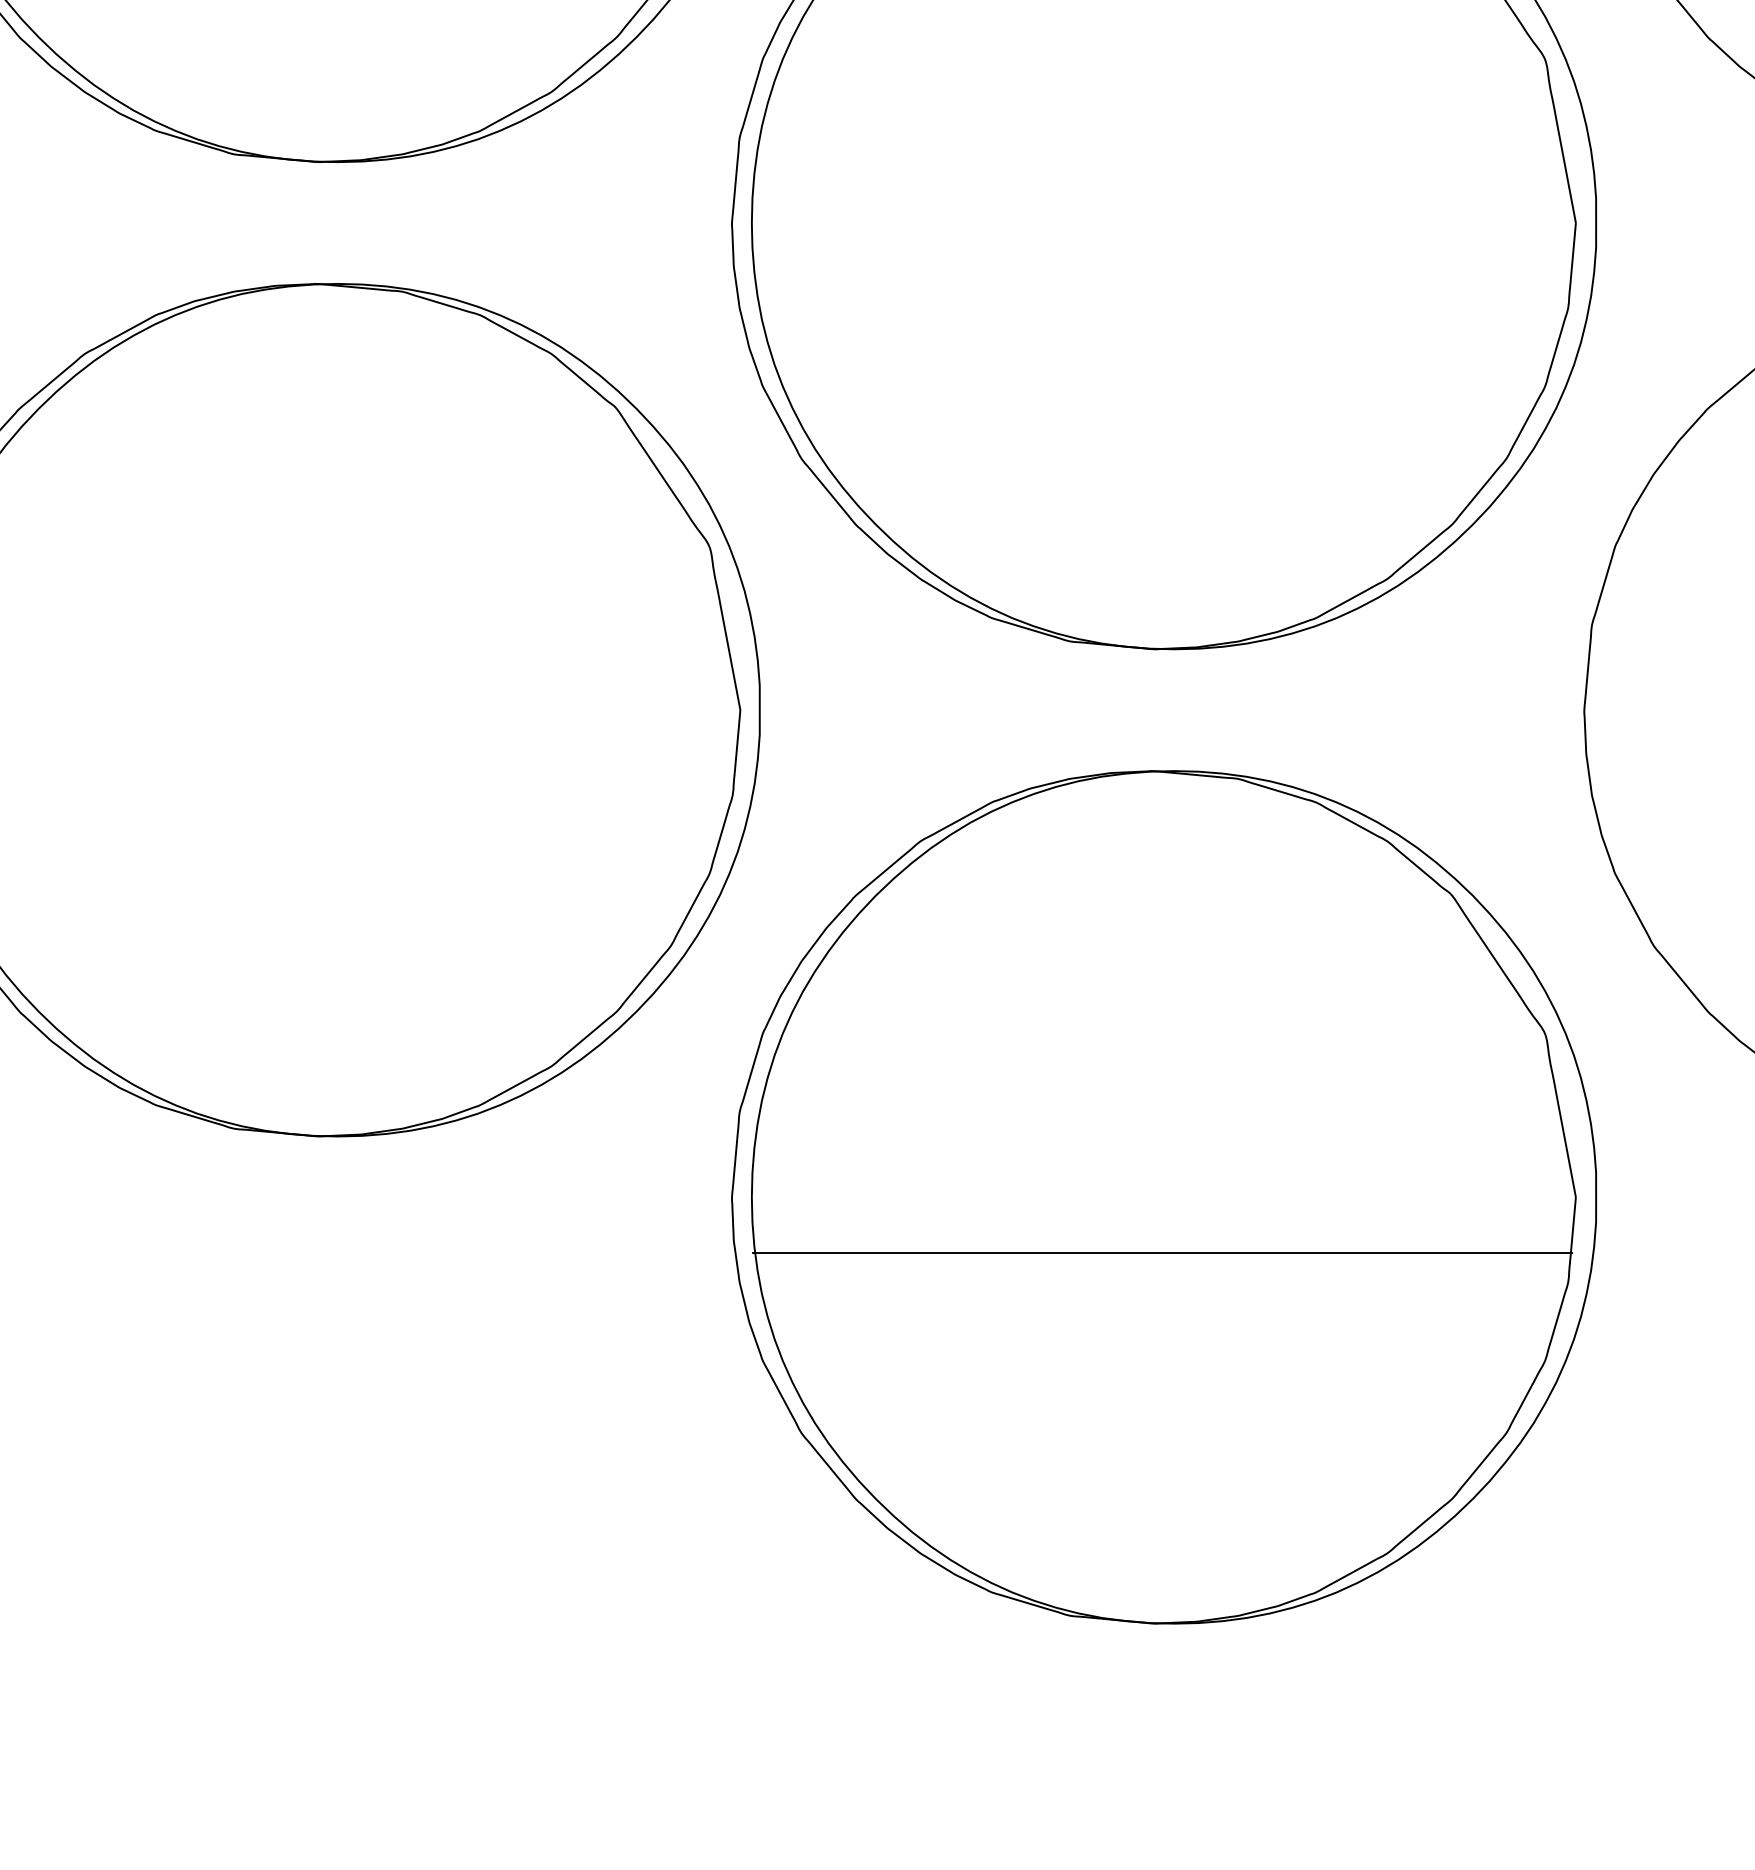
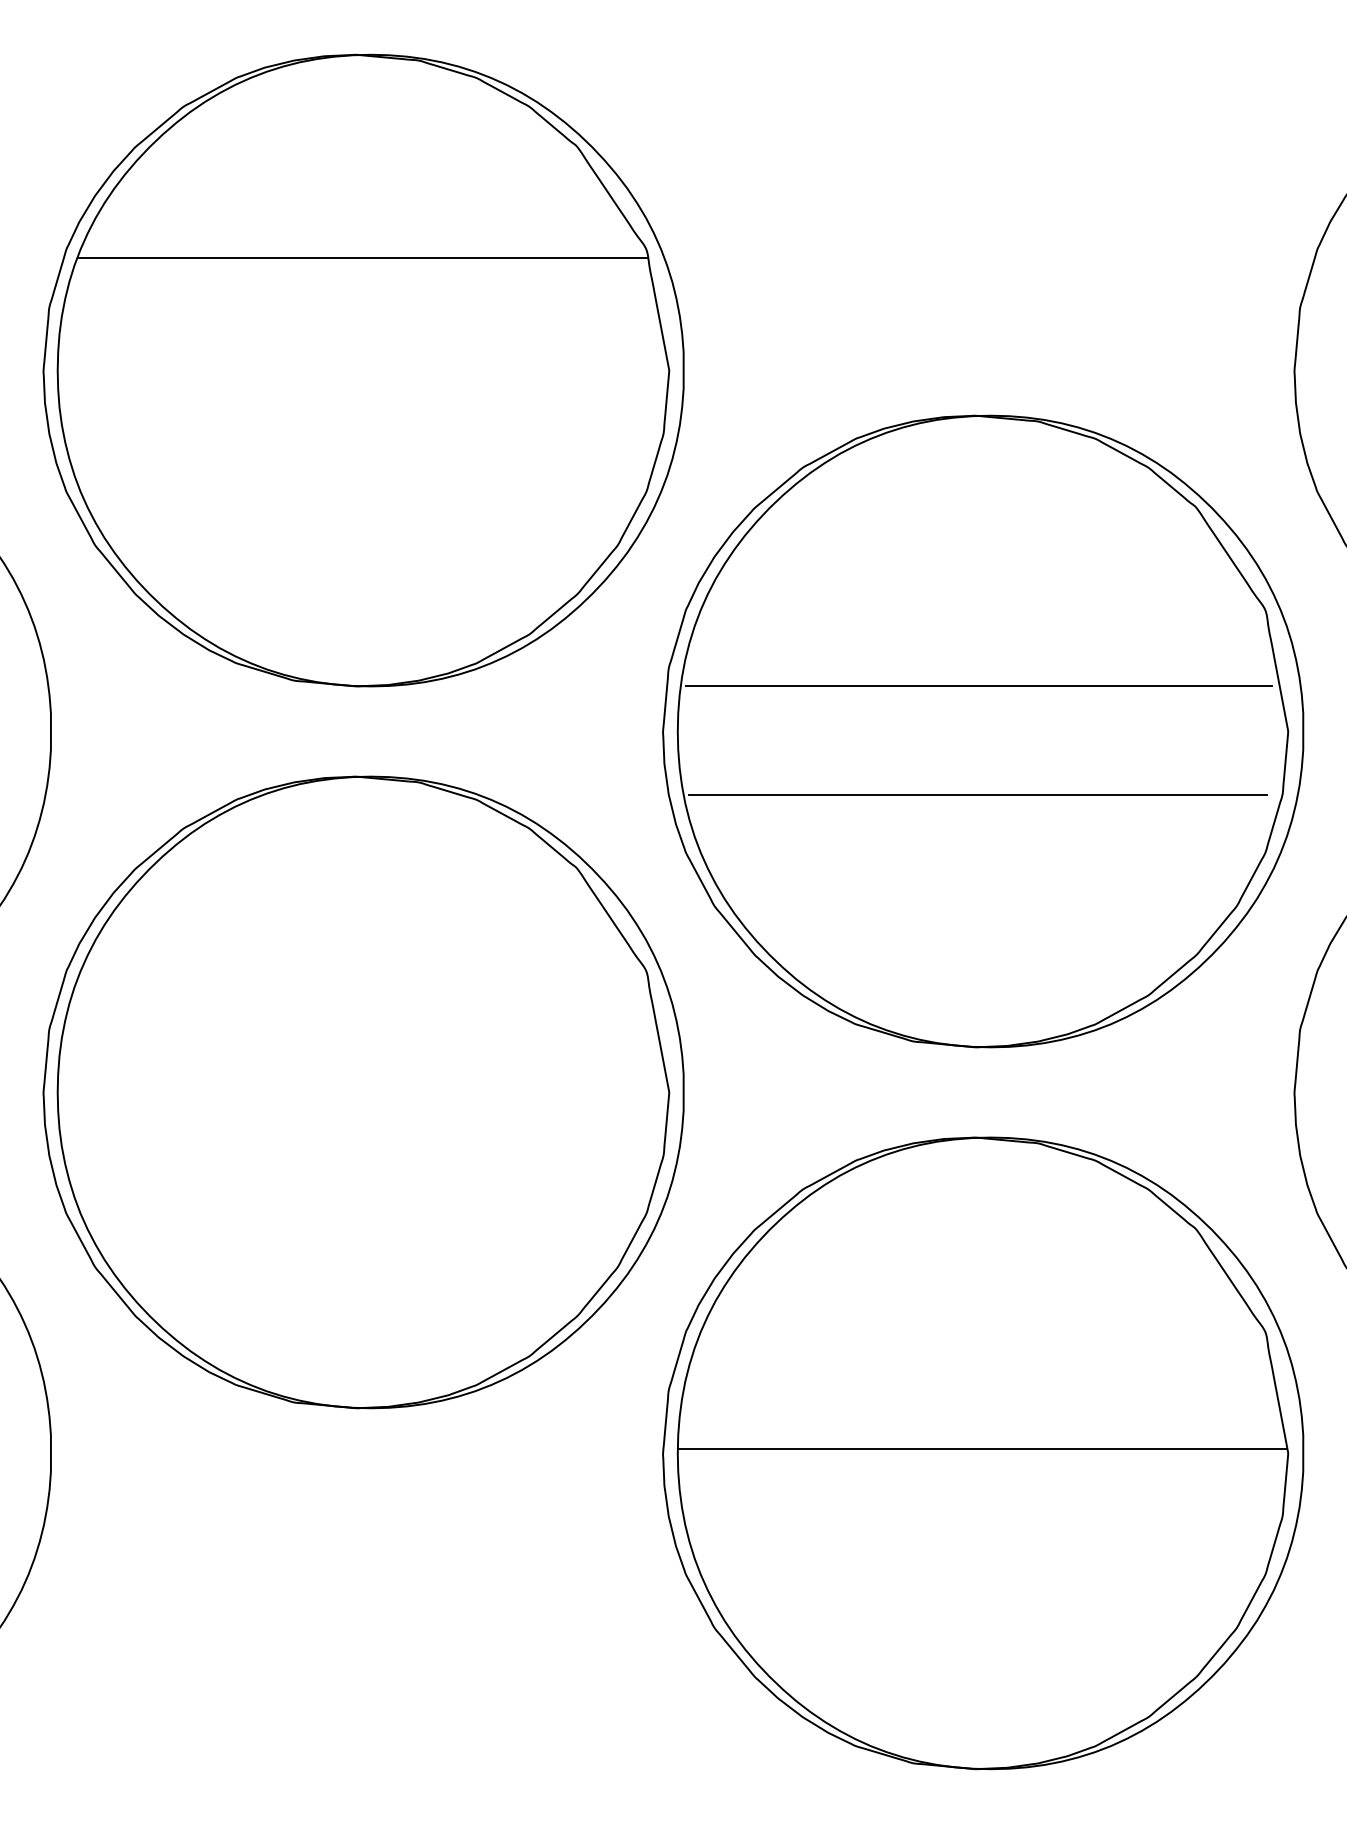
line: (1157, 162) -> (978, 686), added
line: (1156, 308) -> (977, 794), added
line: (1161, 1252) -> (981, 1448), moved

